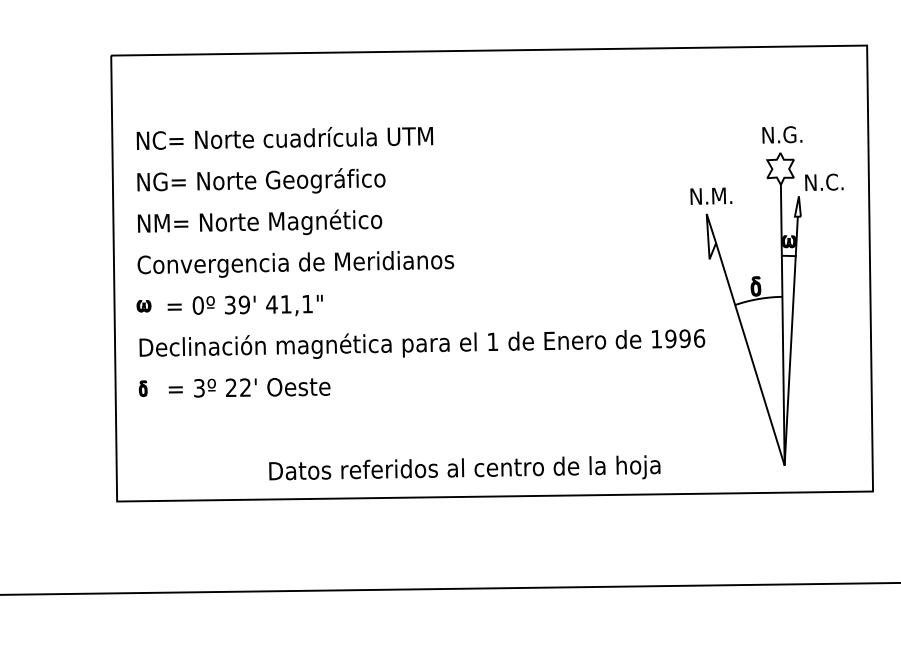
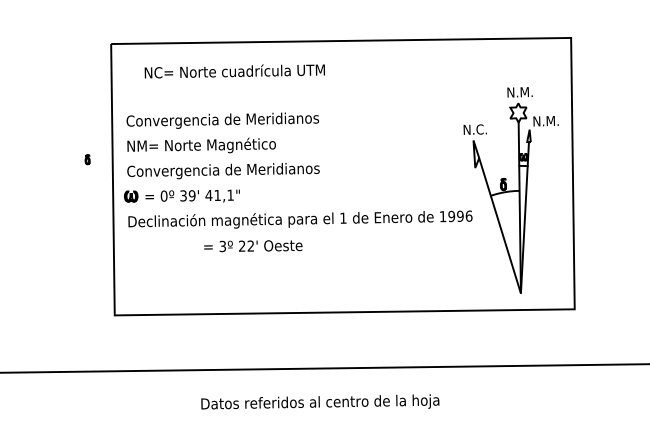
text: (793, 135) -> (526, 92), N.G. -> N.M.
text: (284, 138) -> (234, 71), moved
text: (294, 181) -> (222, 120), NG= Norte Geográfico -> Convergencia de Meridianos
text: (836, 181) -> (552, 120), N.C. -> N.M.
text: (721, 196) -> (482, 129), N.M. -> N.C.
part: (143, 306) -> (130, 196), size x1.6
part: (143, 388) -> (87, 159), moved
text: (249, 388) -> (253, 246), moved
text: (465, 467) -> (320, 401), moved

